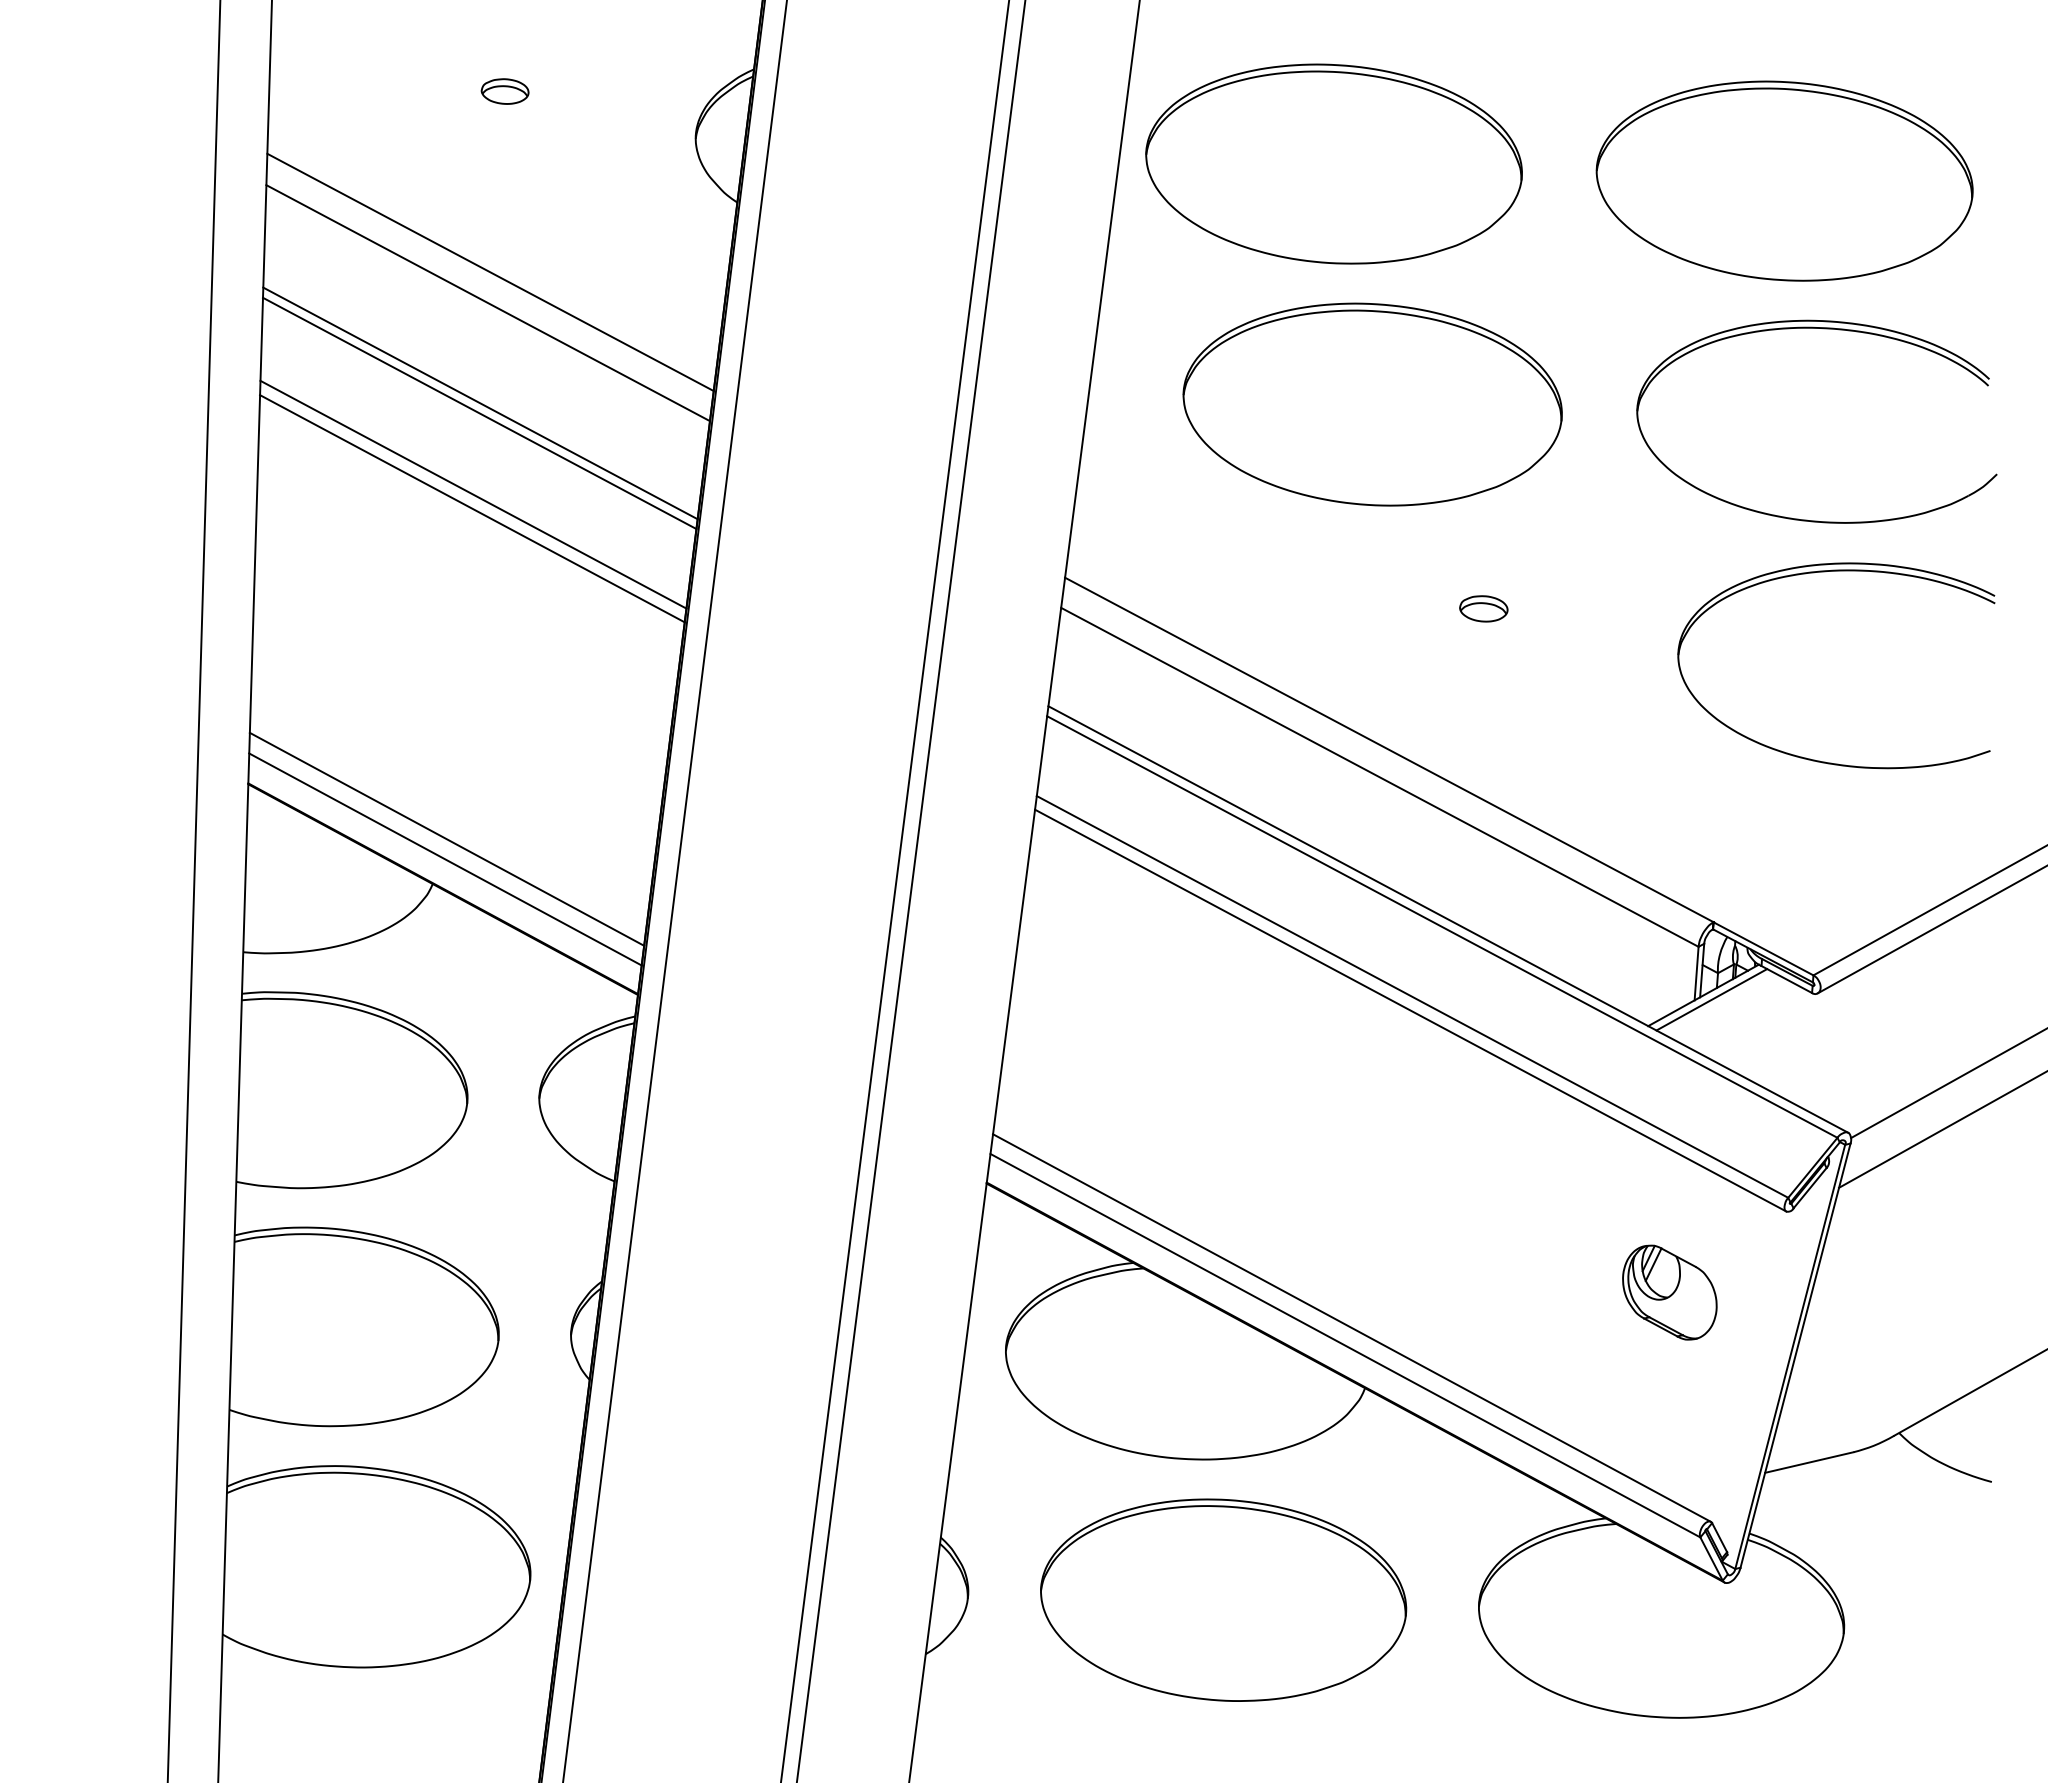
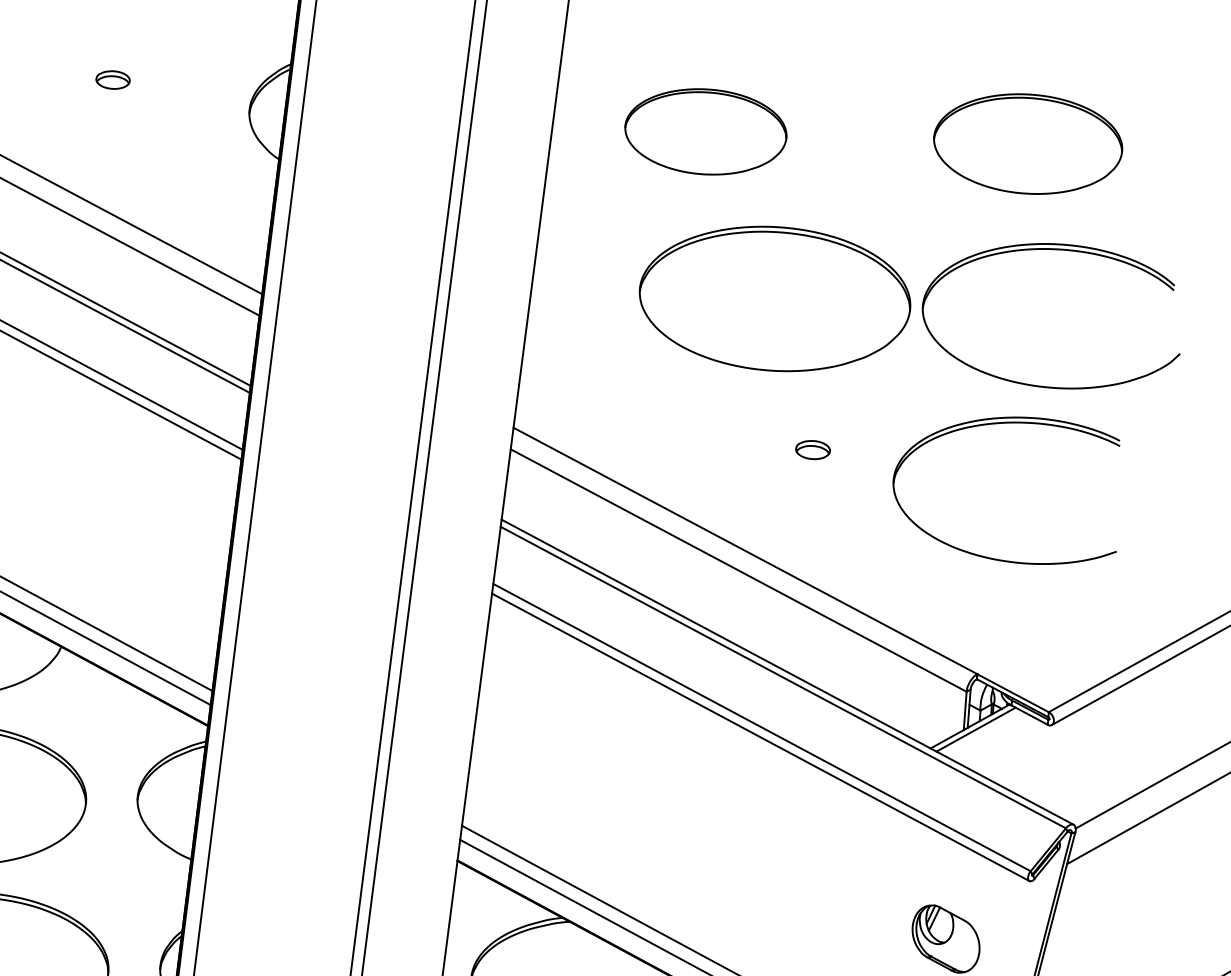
part: (1333, 163) -> (705, 131), size x0.6
part: (1784, 180) -> (1028, 143), size x0.7
part: (1372, 404) -> (774, 298), moved
part: (1825, 572) -> (998, 424), moved

